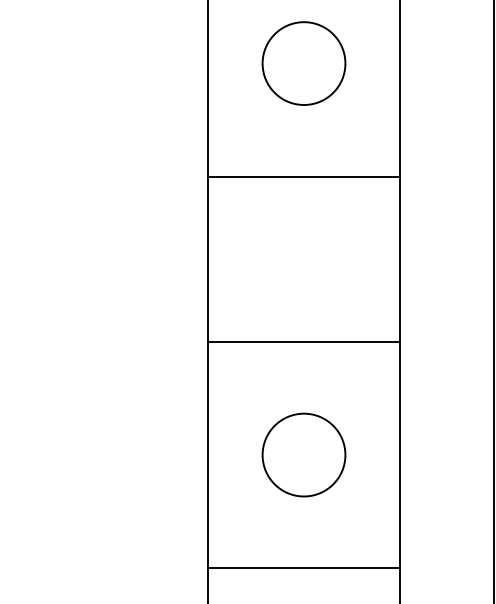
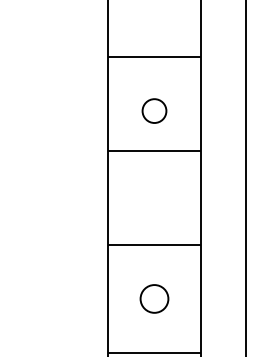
circle: (303, 62) -> (154, 110), size x0.6
line: (303, 176) -> (154, 151), moved
circle: (303, 454) -> (154, 298), size x0.7

